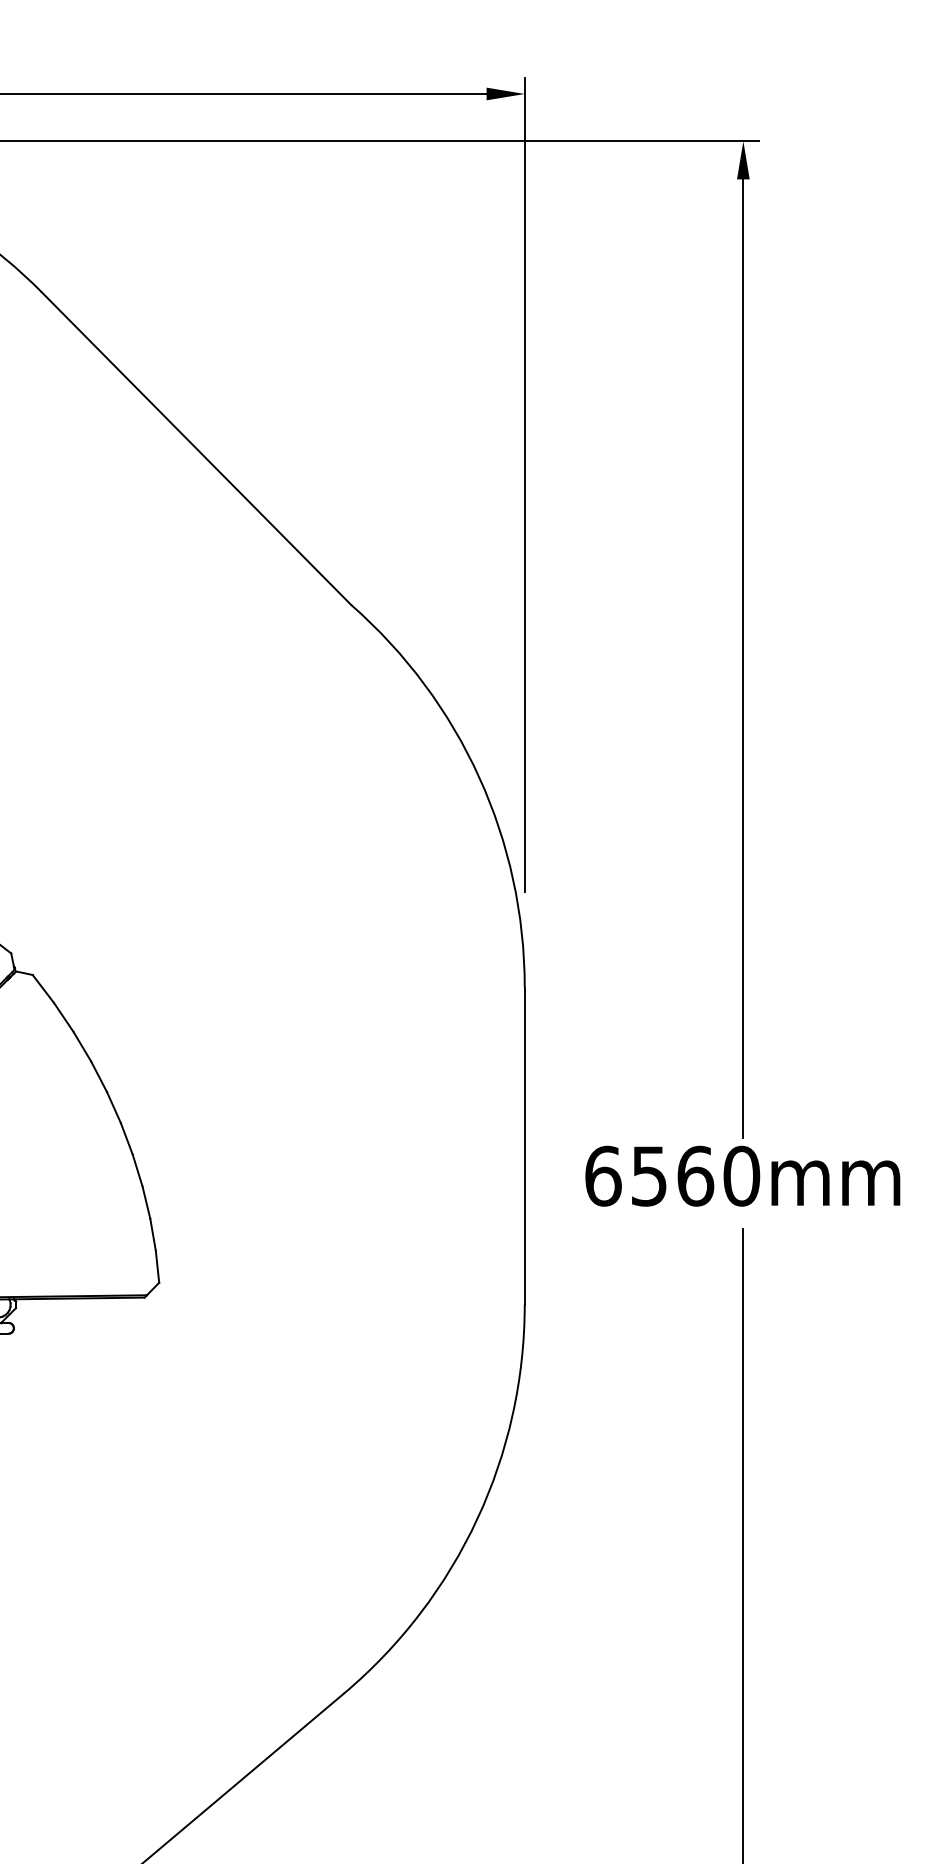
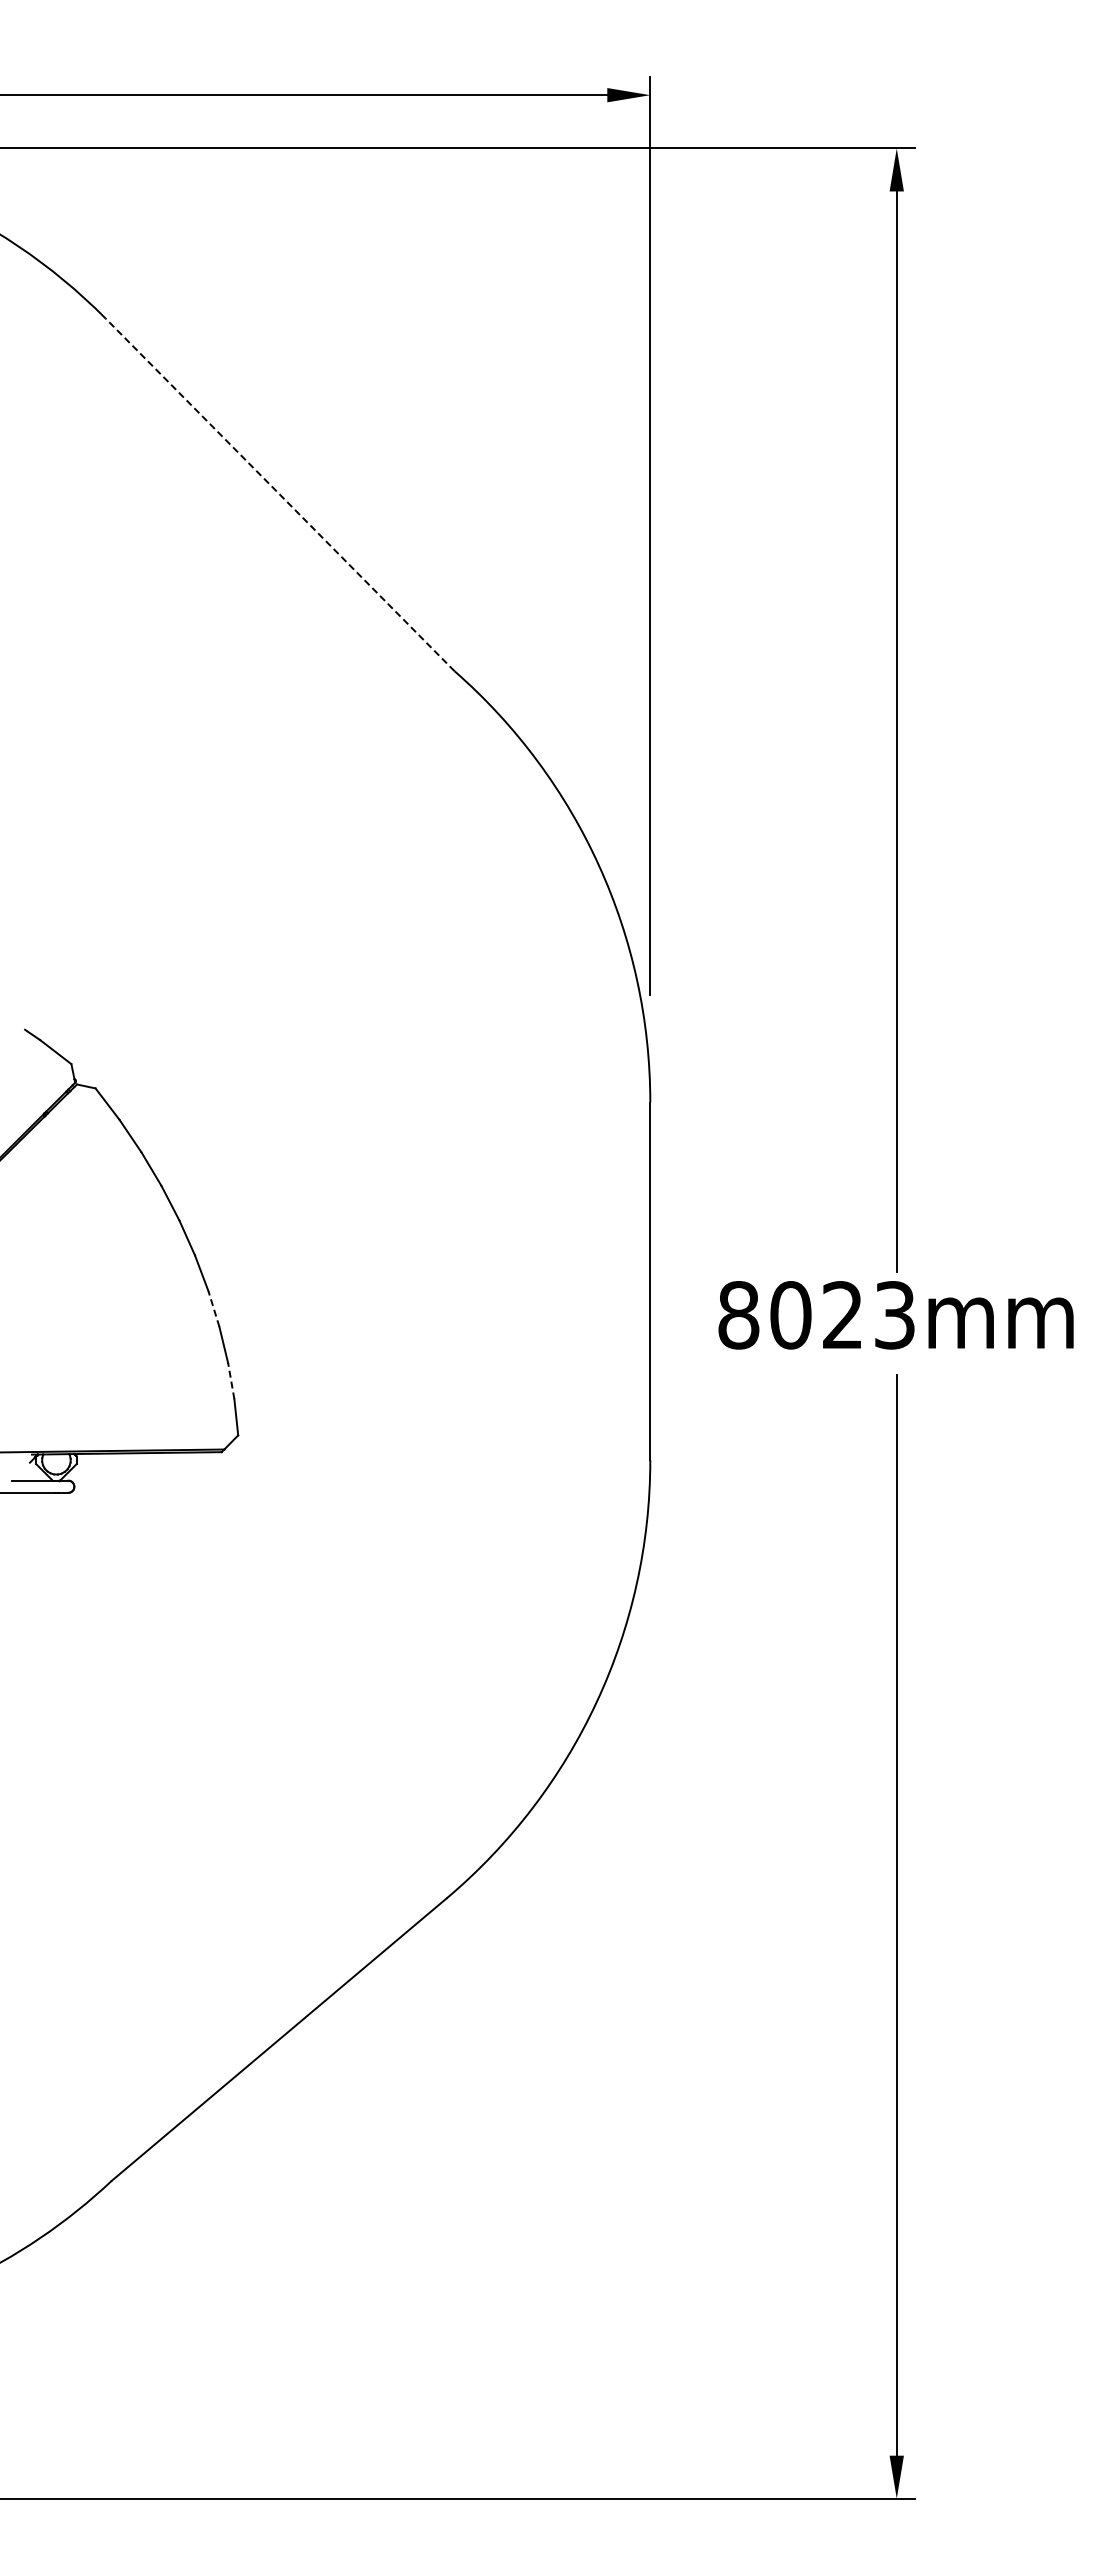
line: (195, 448) -> (279, 494), solid -> dashed
line: (137, 1171) -> (213, 1309), solid -> dashed
text: (672, 1176) -> (816, 1315), 6560mm -> 8023mm
line: (153, 1234) -> (231, 1380), solid -> dashed

